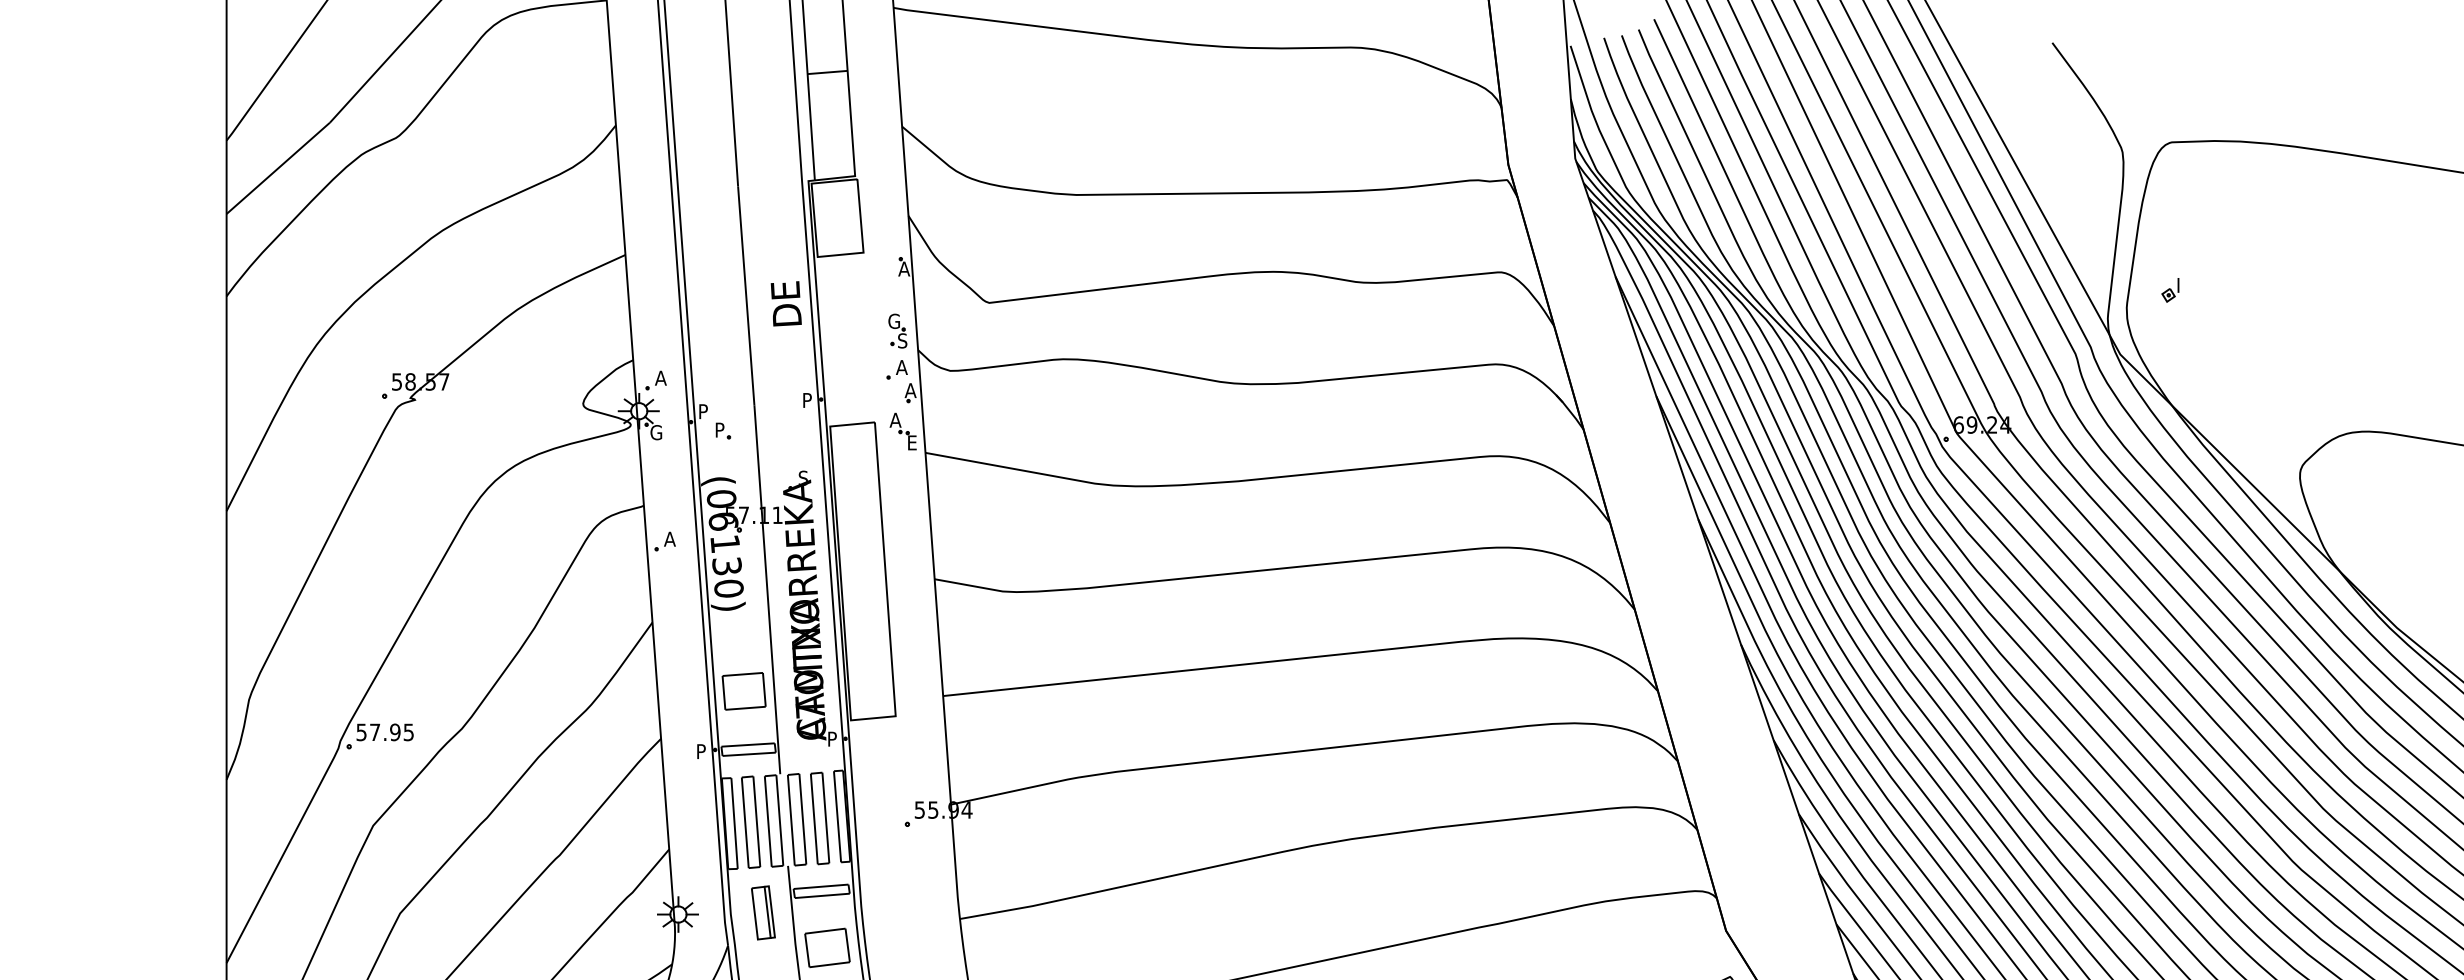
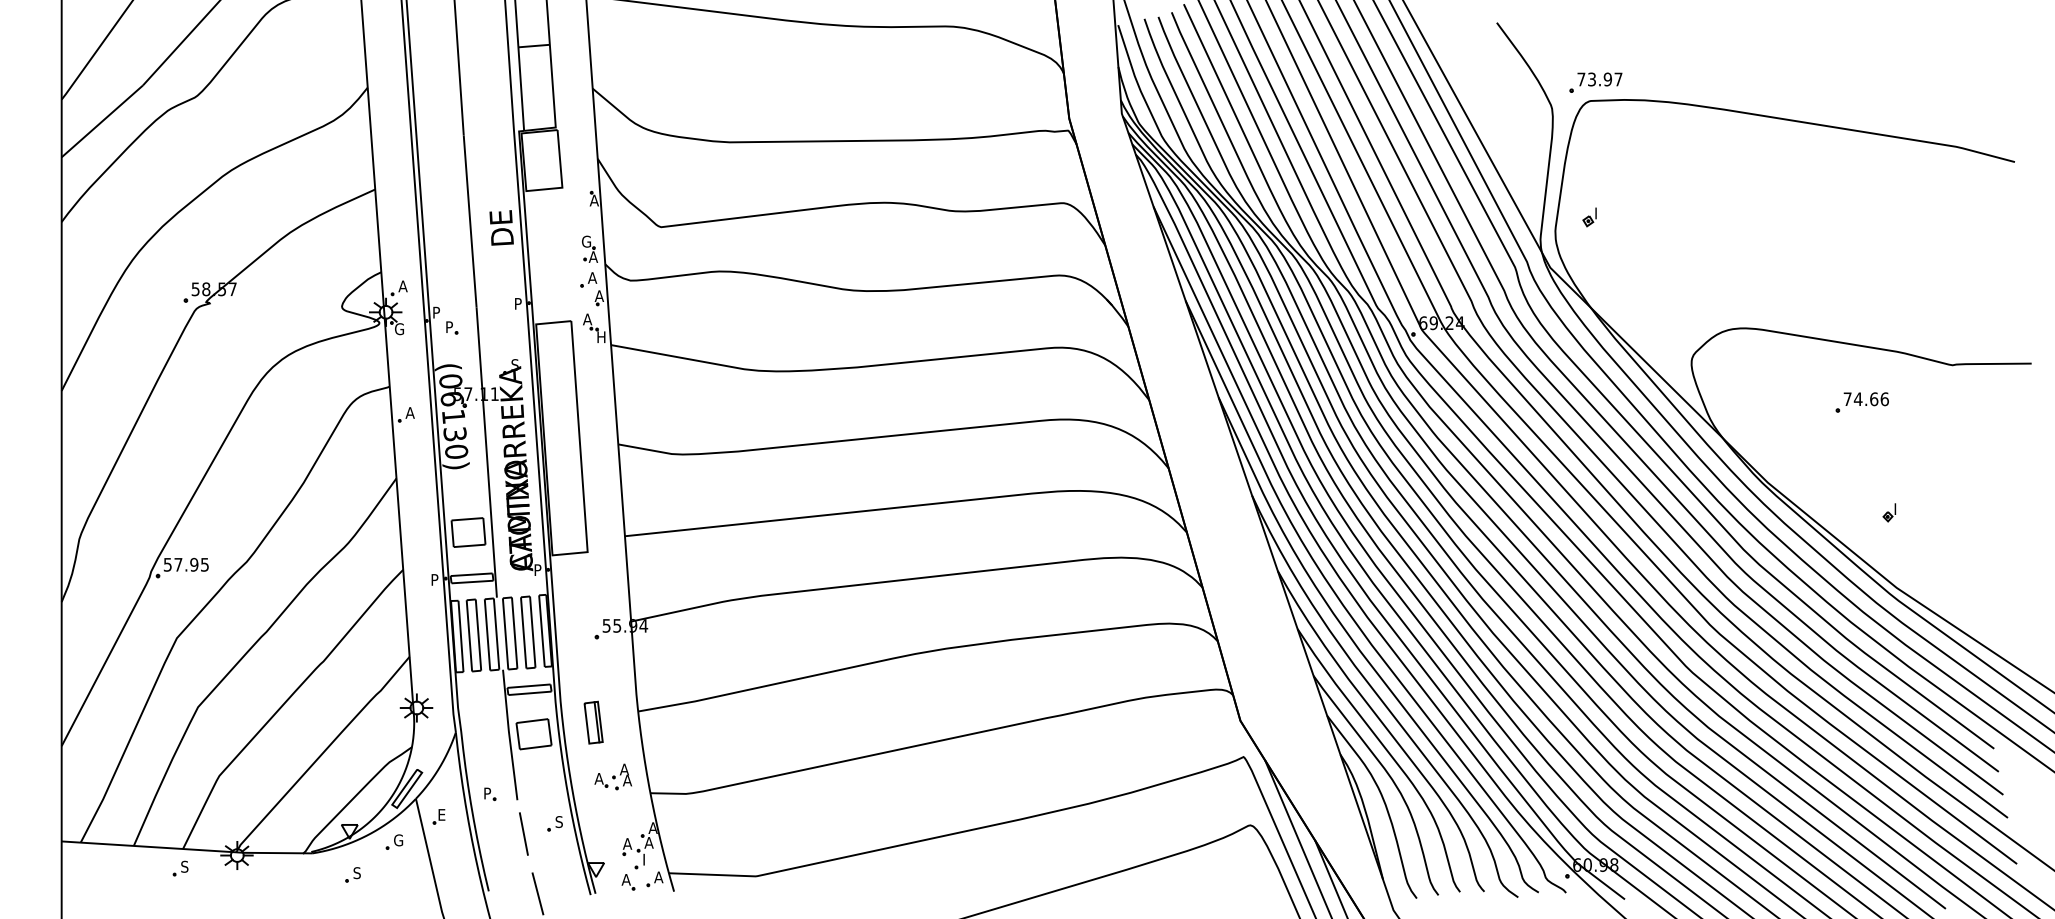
part: (2177, 118) -> (1595, 82), added
text: (903, 341) -> (593, 257), S -> A
text: (913, 443) -> (601, 337), E -> H
part: (763, 912) -> (593, 722), moved

